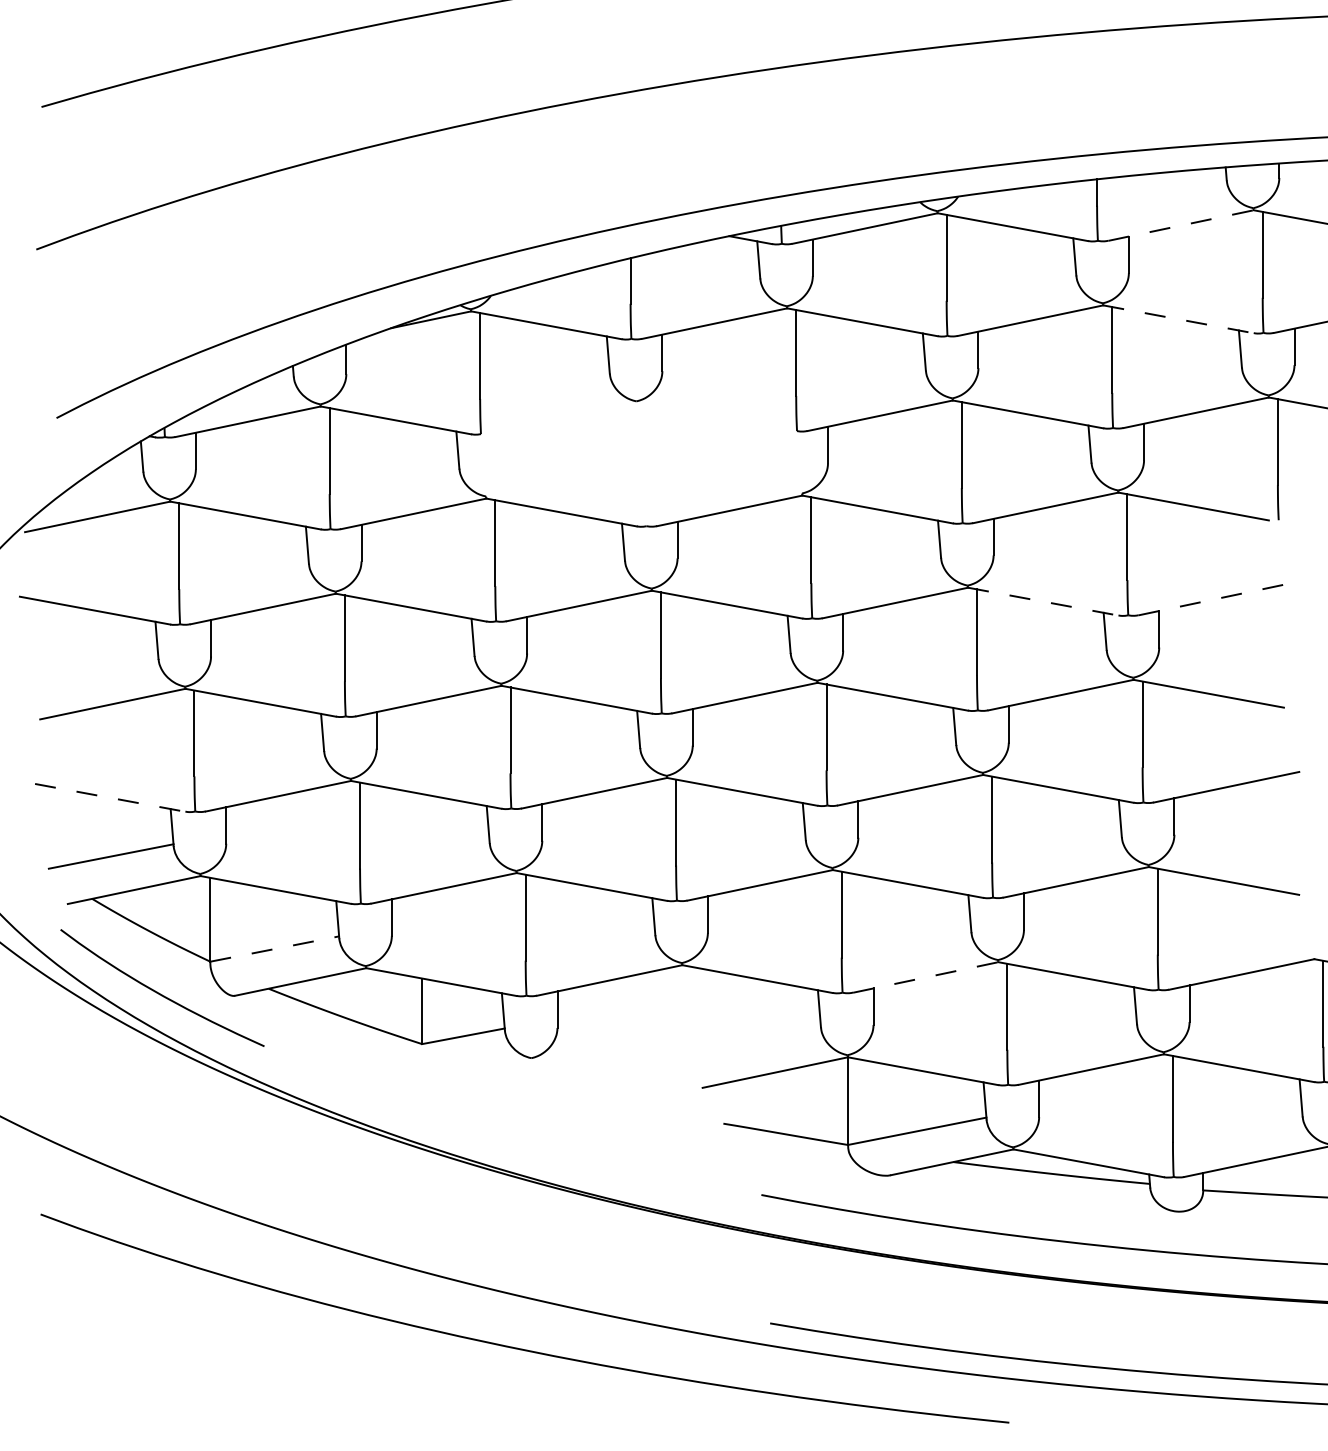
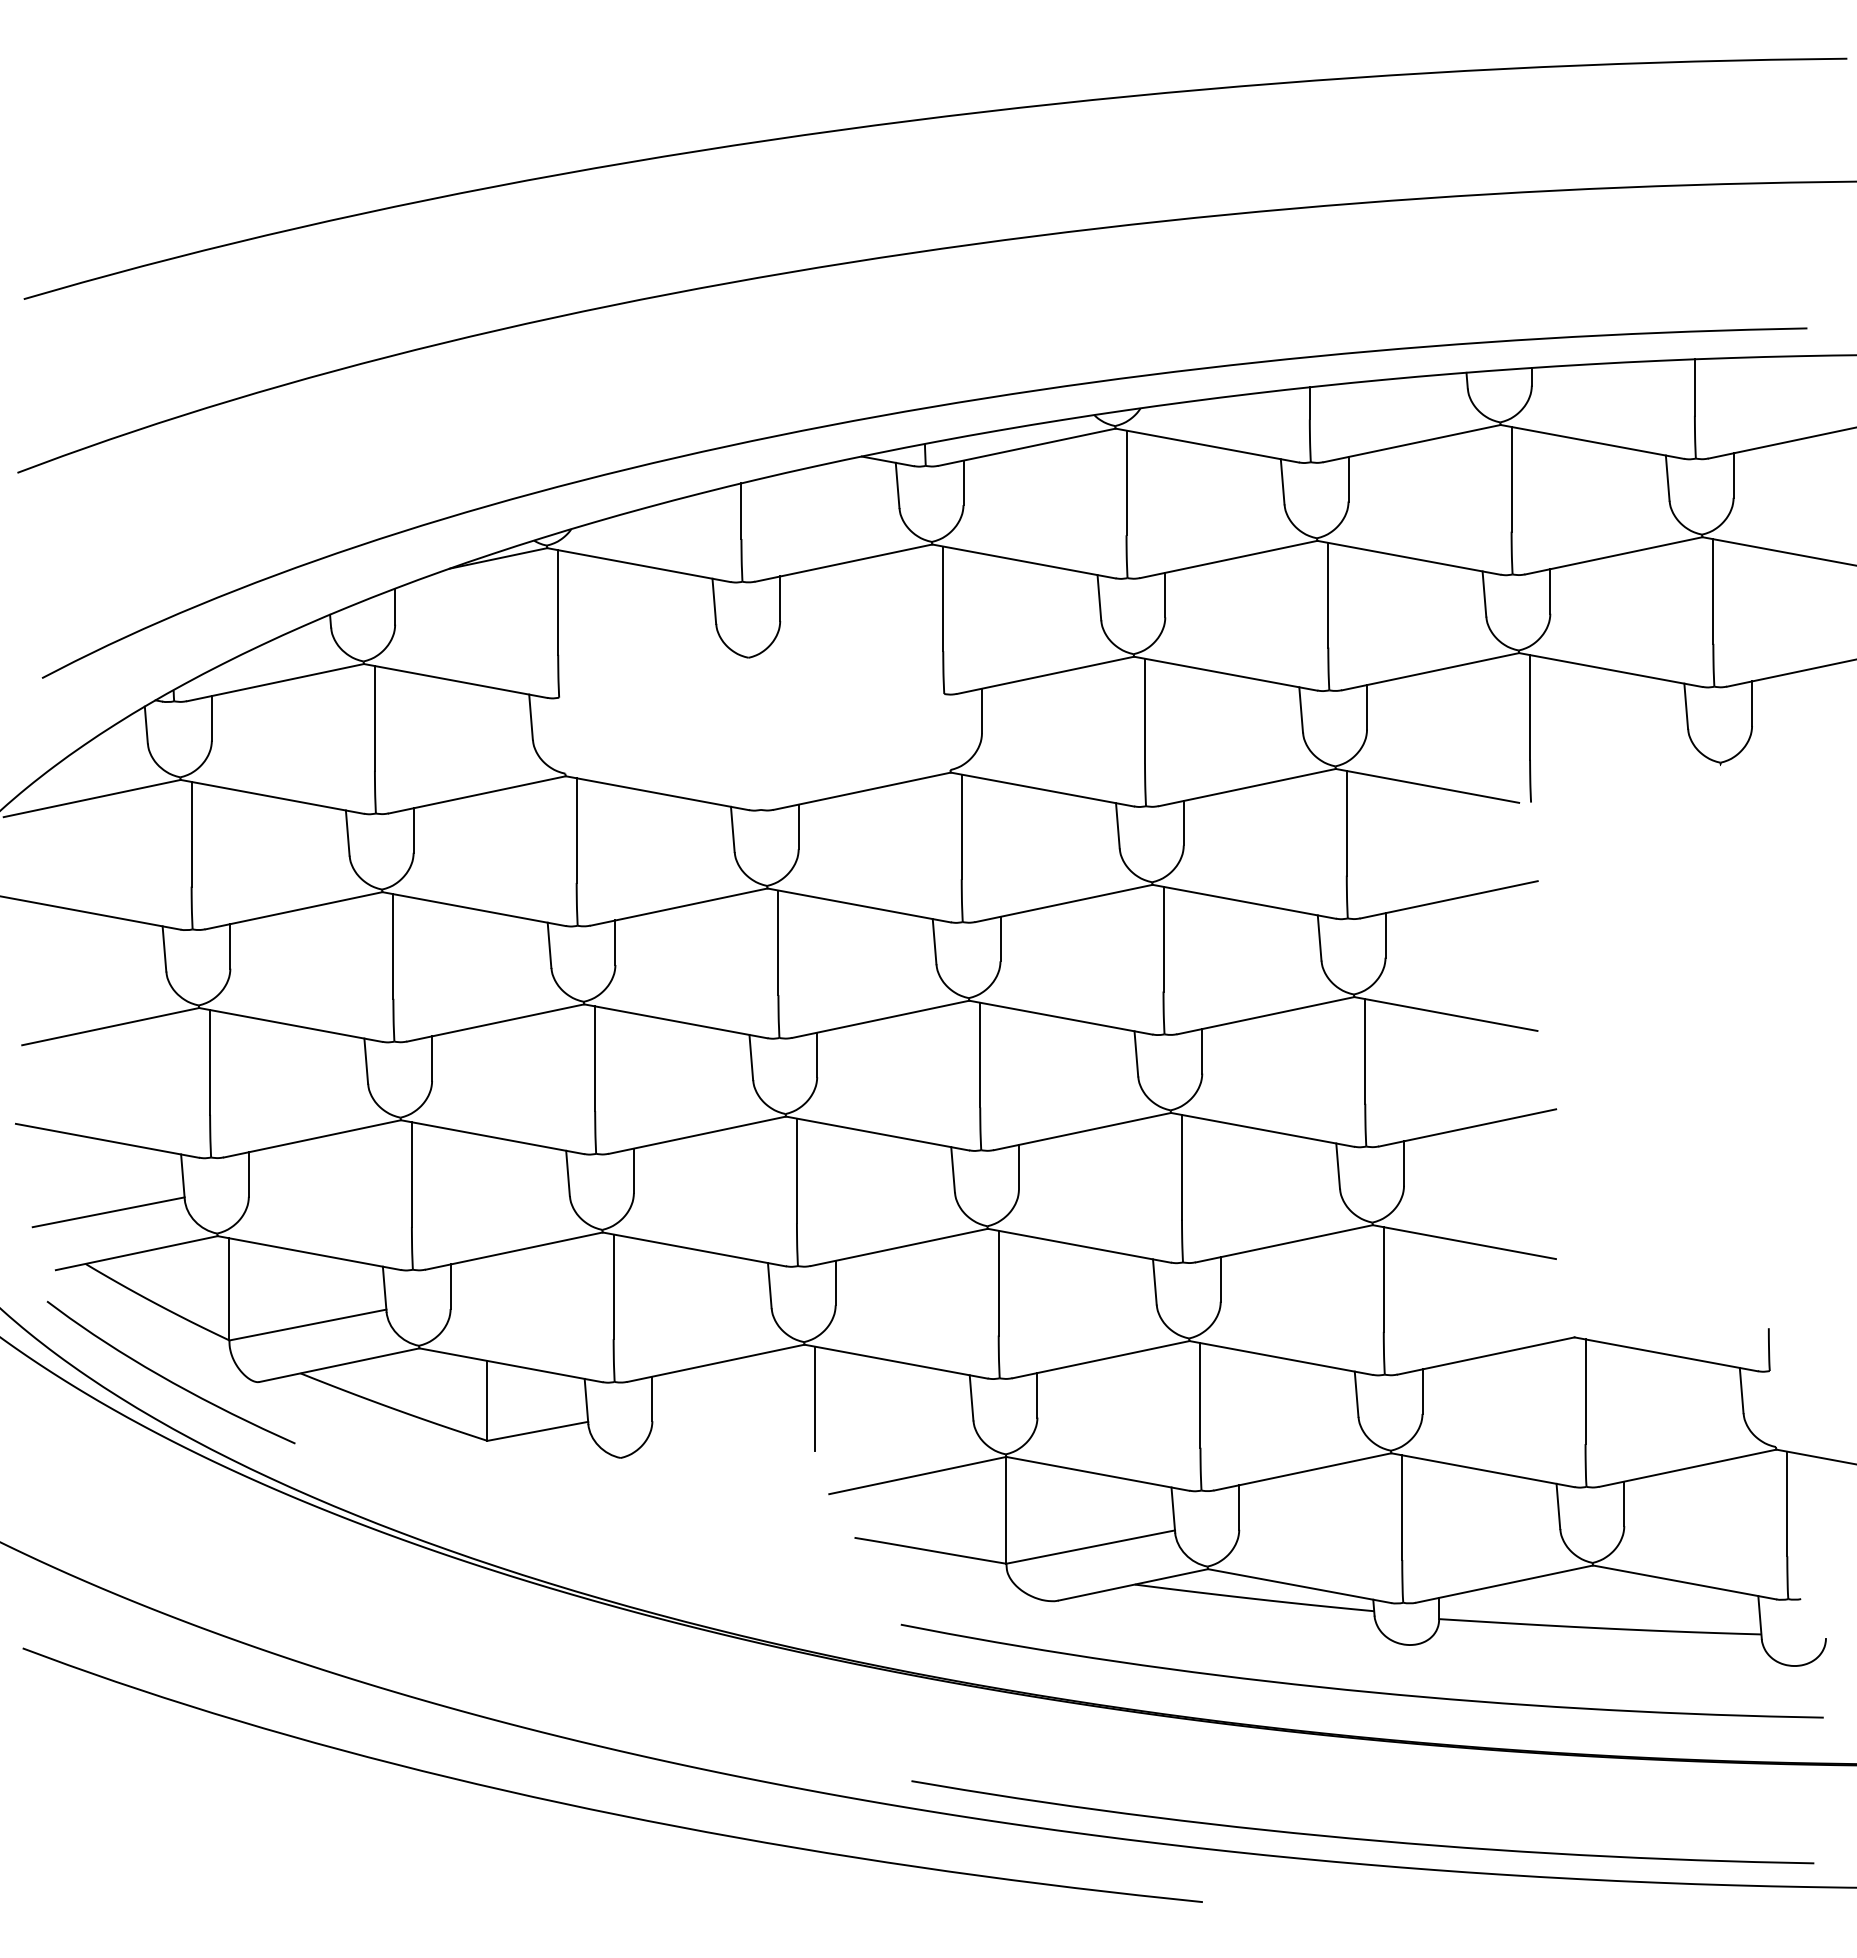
line: (1181, 225) -> (1412, 443), dashed -> solid
line: (1178, 319) -> (1409, 557), dashed -> solid
line: (1211, 599) -> (1449, 899), dashed -> solid
line: (1043, 601) -> (1244, 901), dashed -> solid
line: (110, 797) -> (107, 1140), dashed -> solid
line: (274, 949) -> (307, 1325), dashed -> solid
line: (926, 977) -> (1101, 1359), dashed -> solid
line: (691, 1009) -> (815, 1398), added

